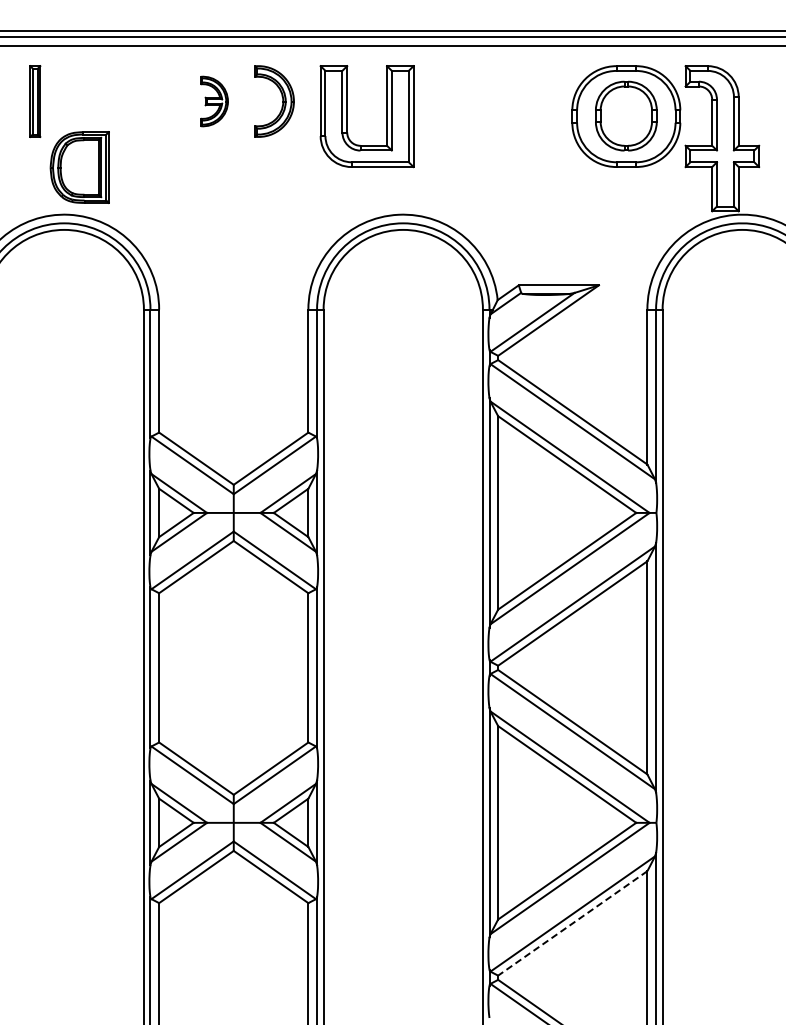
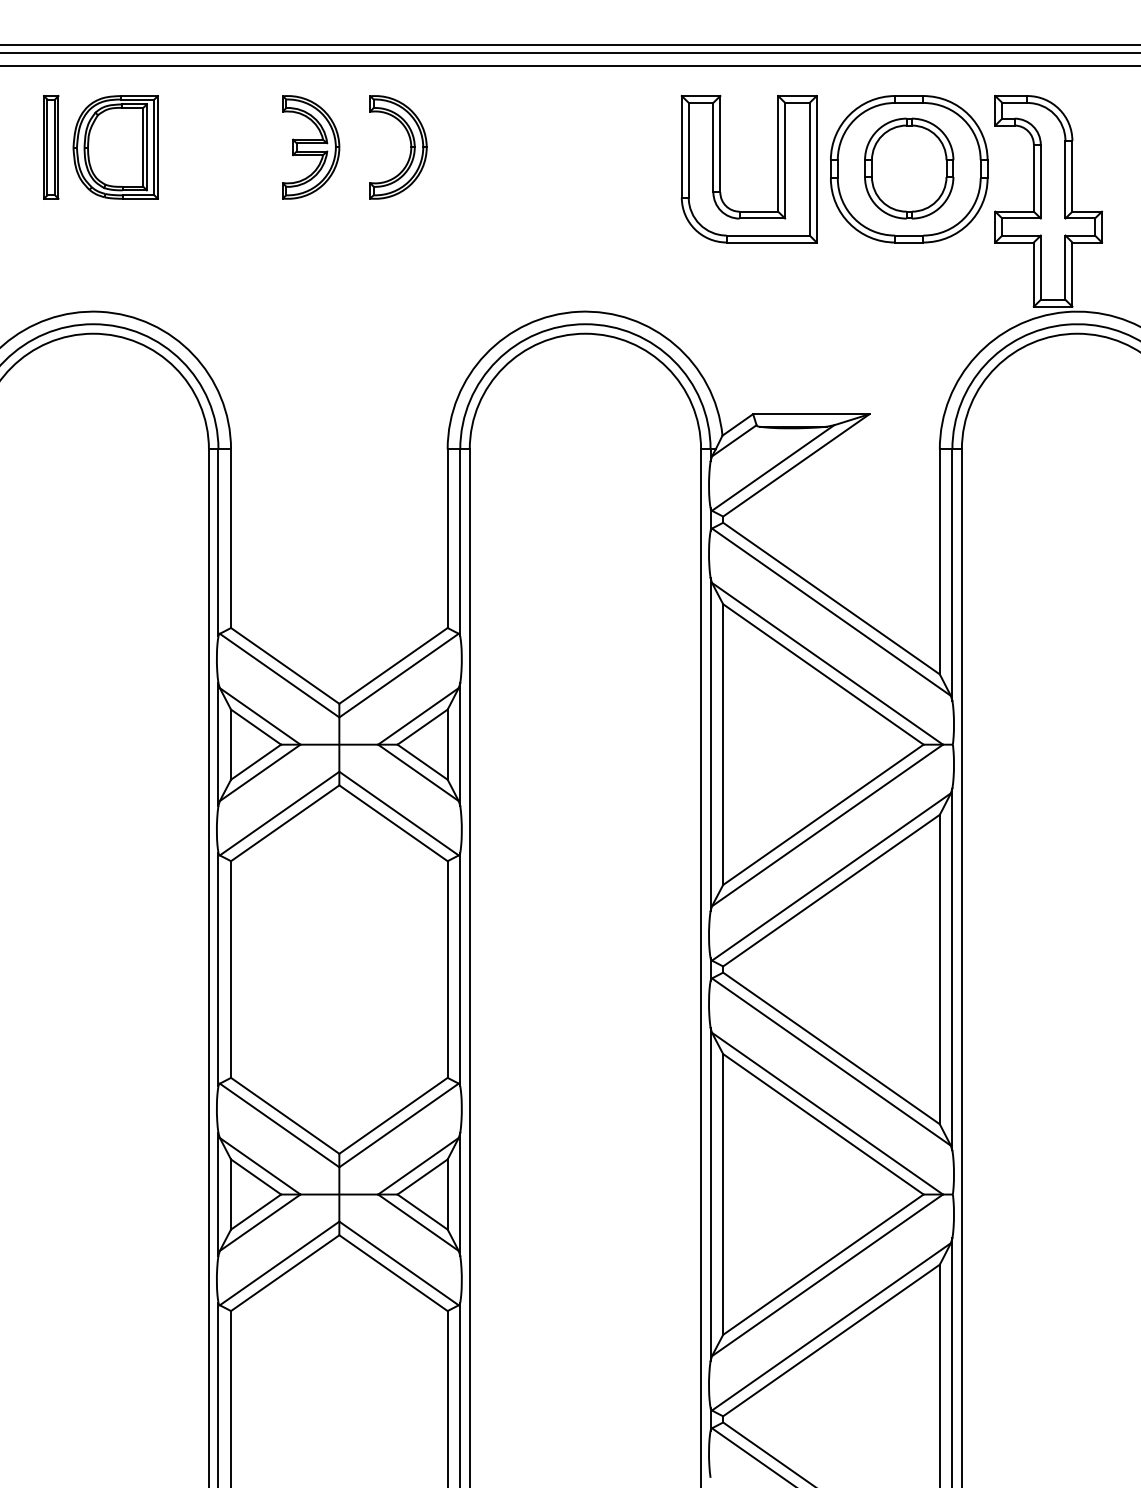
part: (214, 101) -> (311, 147), size x1.43
part: (347, 116) -> (720, 169), moved
part: (79, 167) -> (115, 147), moved
line: (572, 923) -> (831, 1340), dashed -> solid

